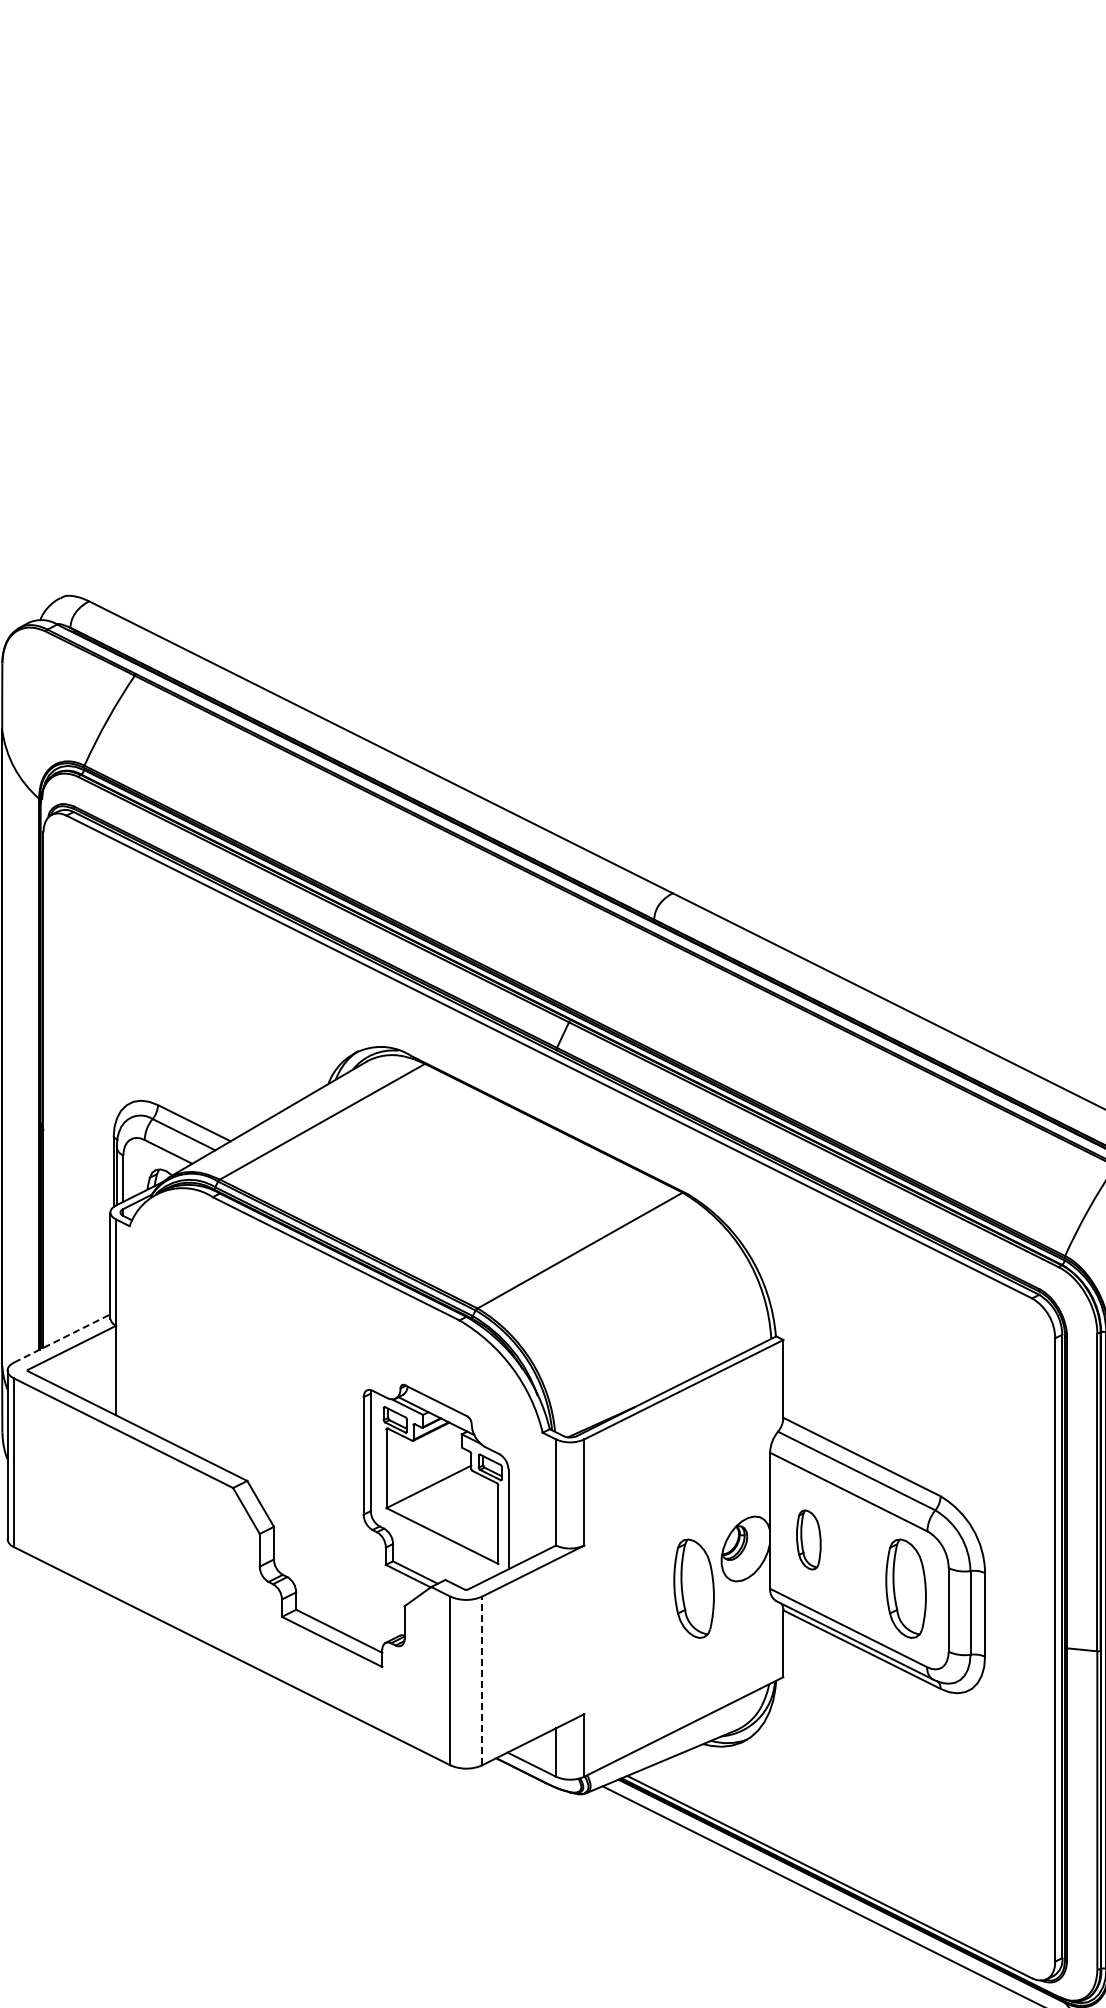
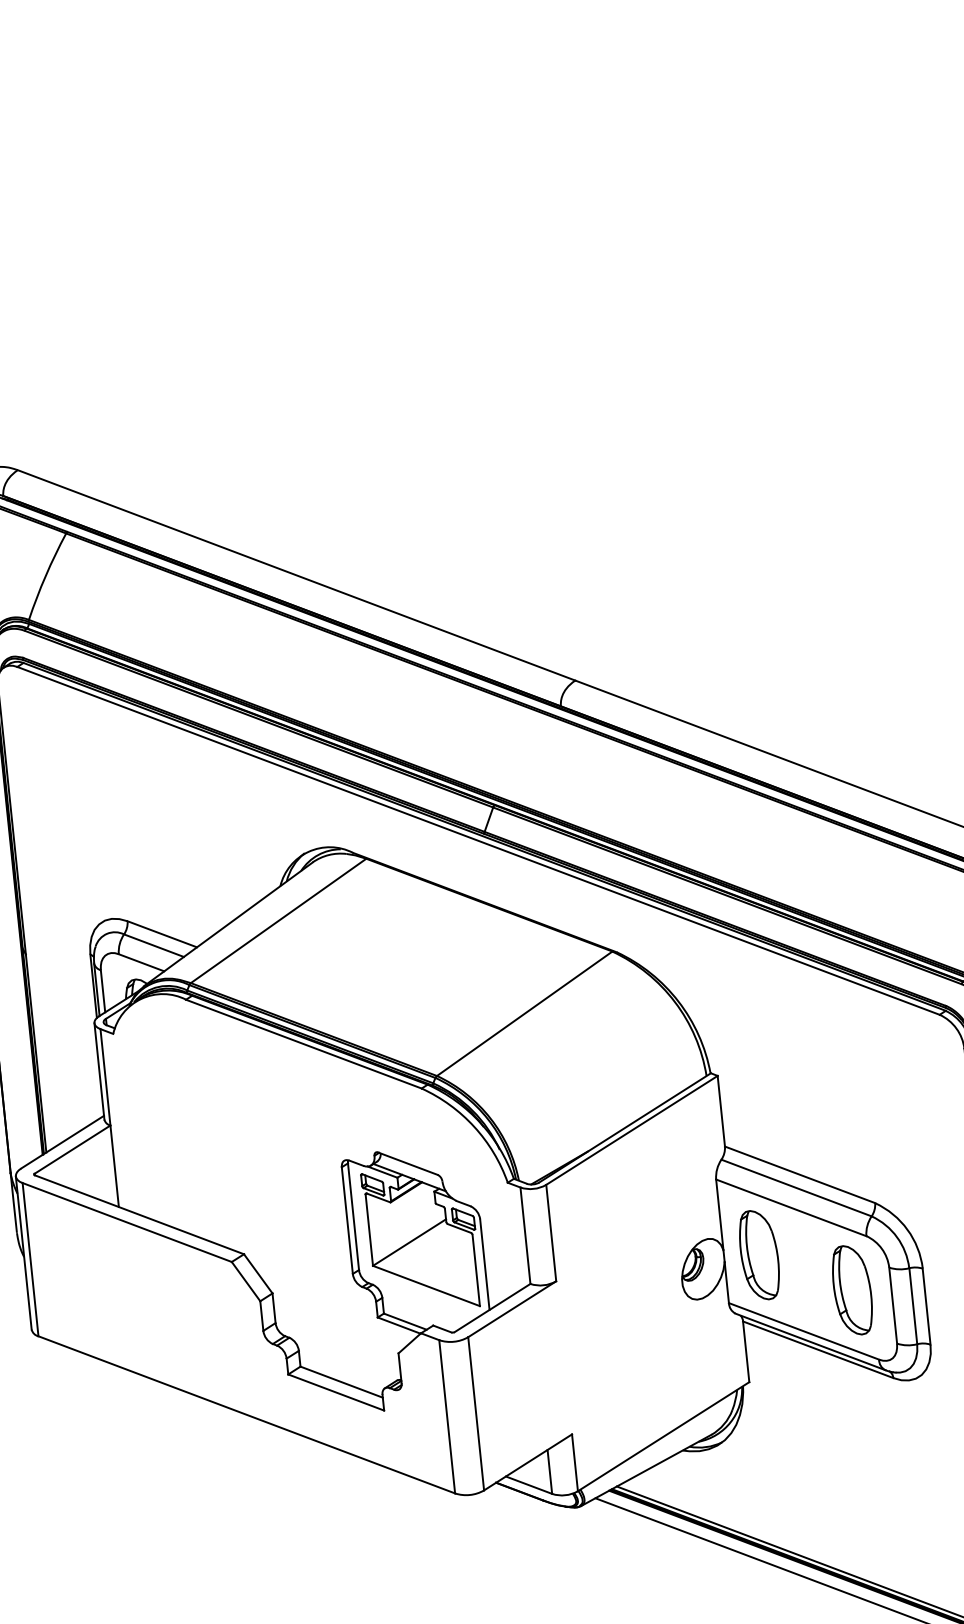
line: (62, 1338) -> (62, 1142), dashed -> solid
part: (808, 1539) -> (759, 1254), size x1.67
part: (693, 1588) -> (659, 1310), removed
line: (482, 1680) -> (476, 1413), dashed -> solid

